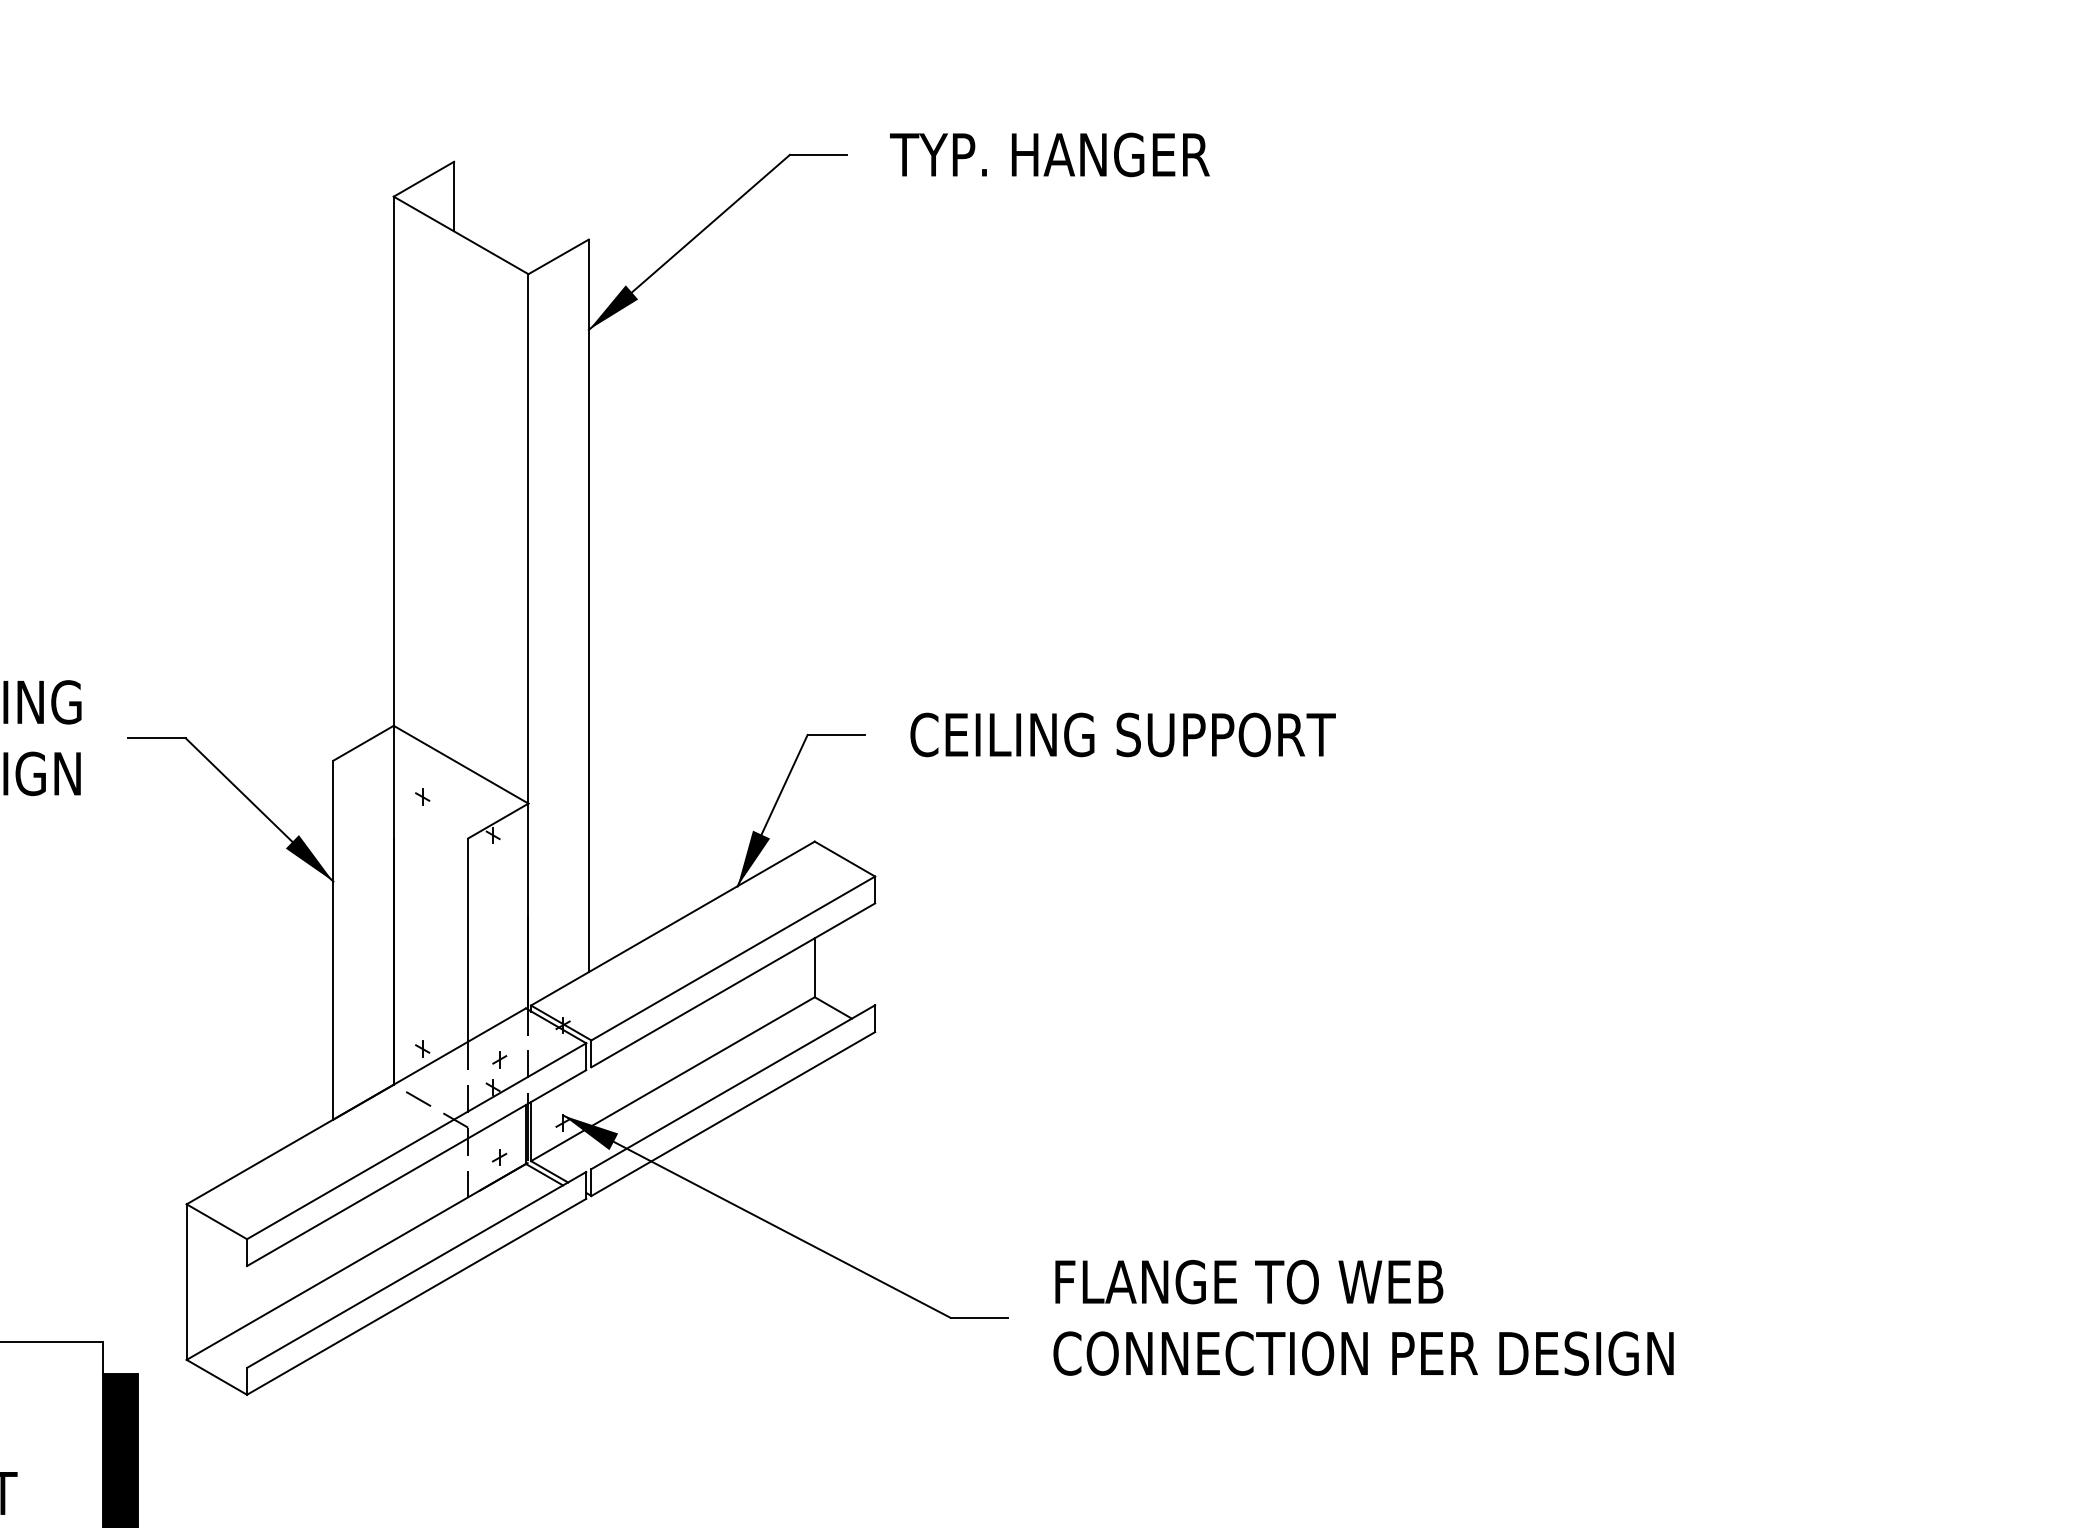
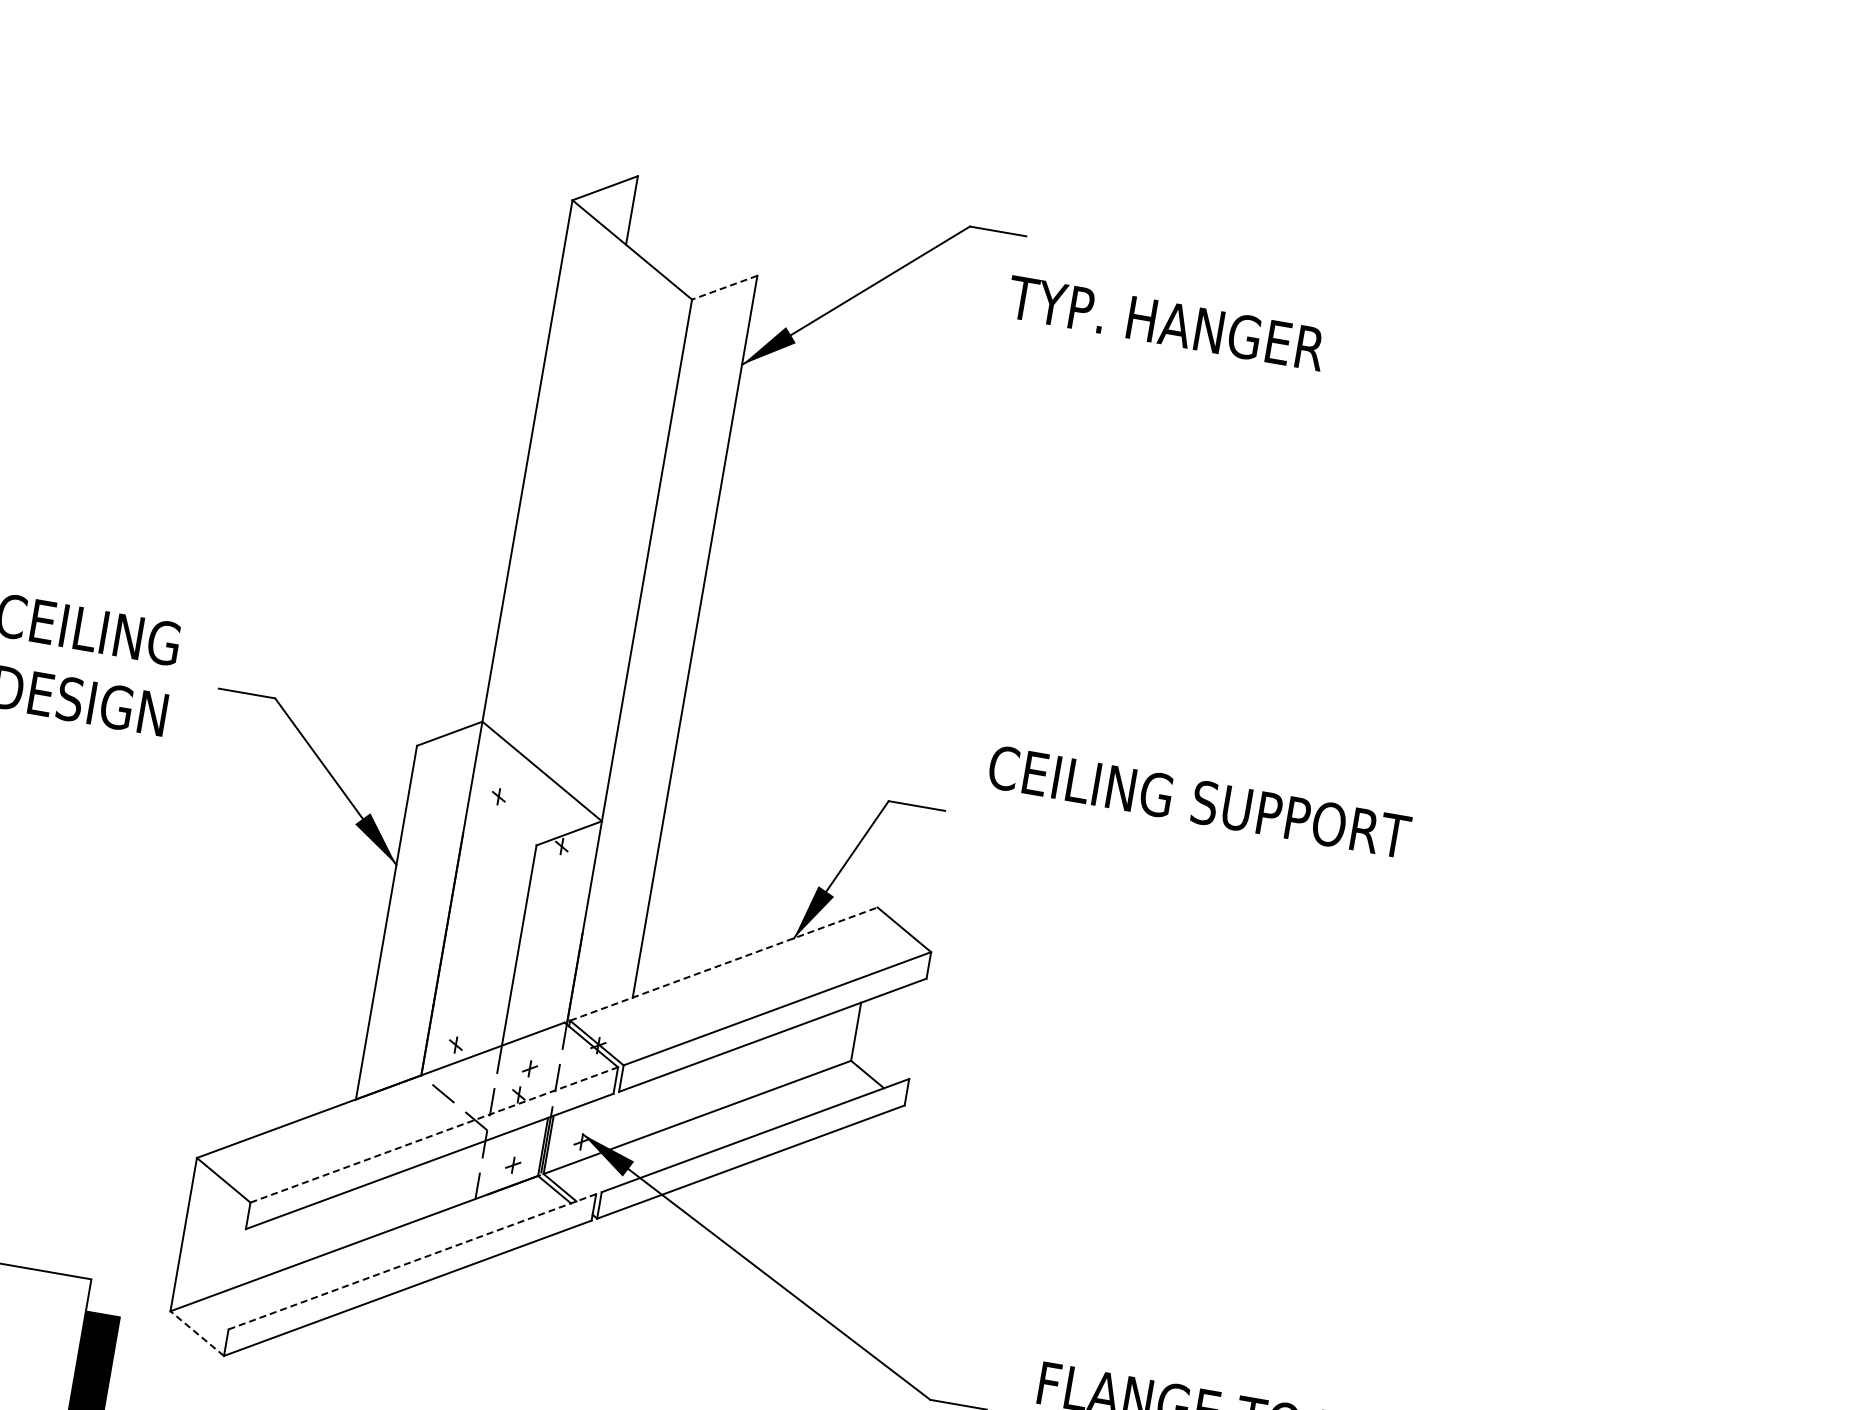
text: (1049, 154) -> (1166, 322), moved
line: (558, 256) -> (724, 287), solid -> dashed
text: (1122, 734) -> (1199, 801), moved
line: (672, 923) -> (723, 963), solid -> dashed
line: (416, 1141) -> (434, 1135), solid -> dashed
line: (416, 1269) -> (412, 1261), solid -> dashed
line: (216, 1377) -> (196, 1333), solid -> dashed

